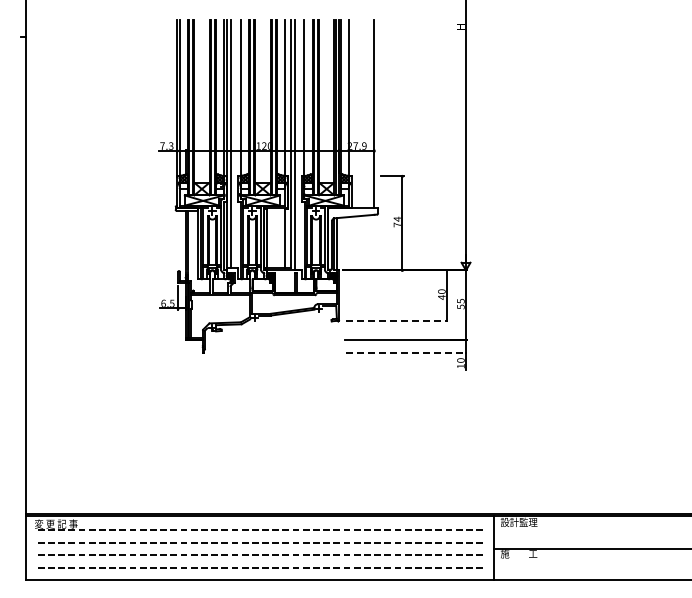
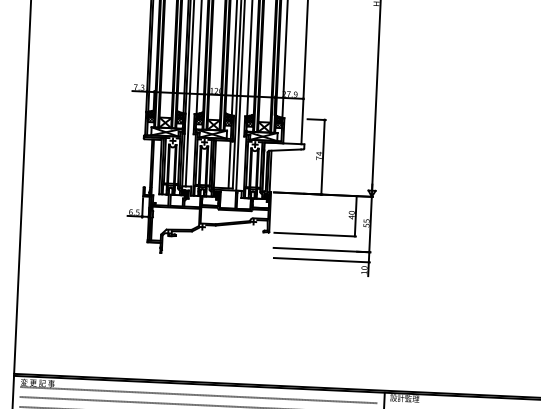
line: (397, 321) -> (315, 234), dashed -> solid
line: (407, 353) -> (322, 260), dashed -> solid

